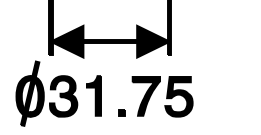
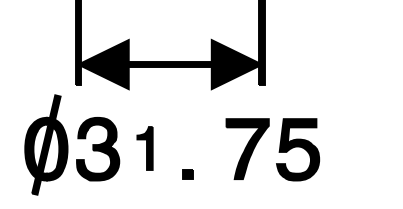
part: (93, 95) -> (144, 147), size x0.7
part: (162, 96) -> (272, 149), moved

